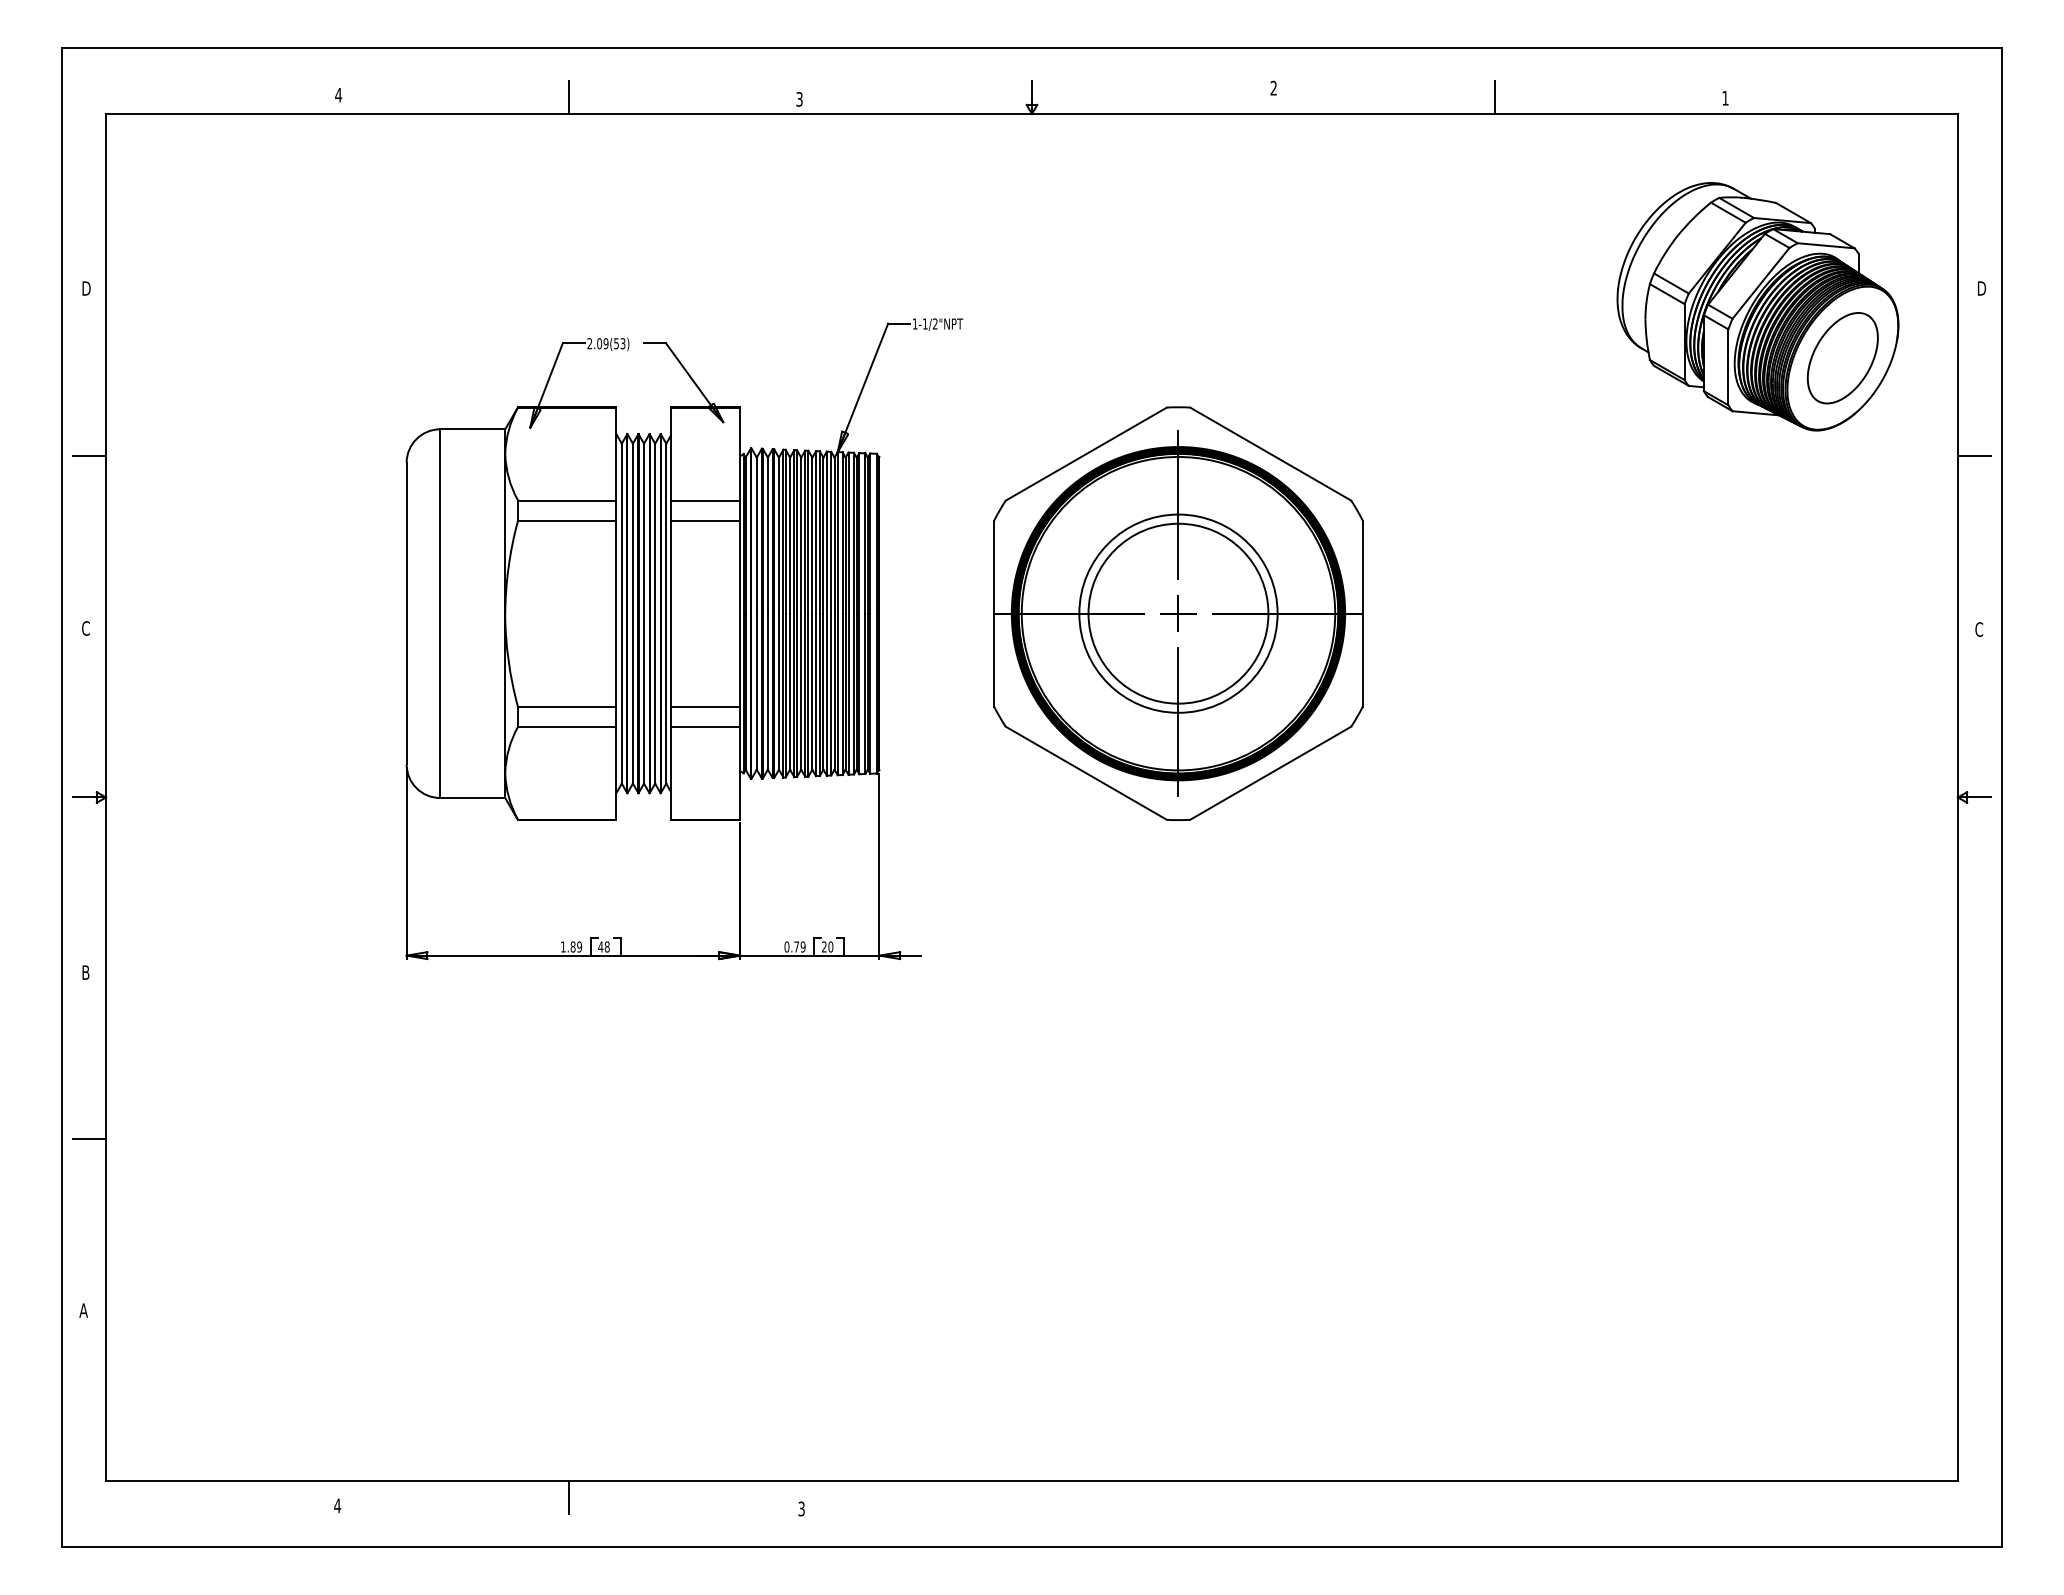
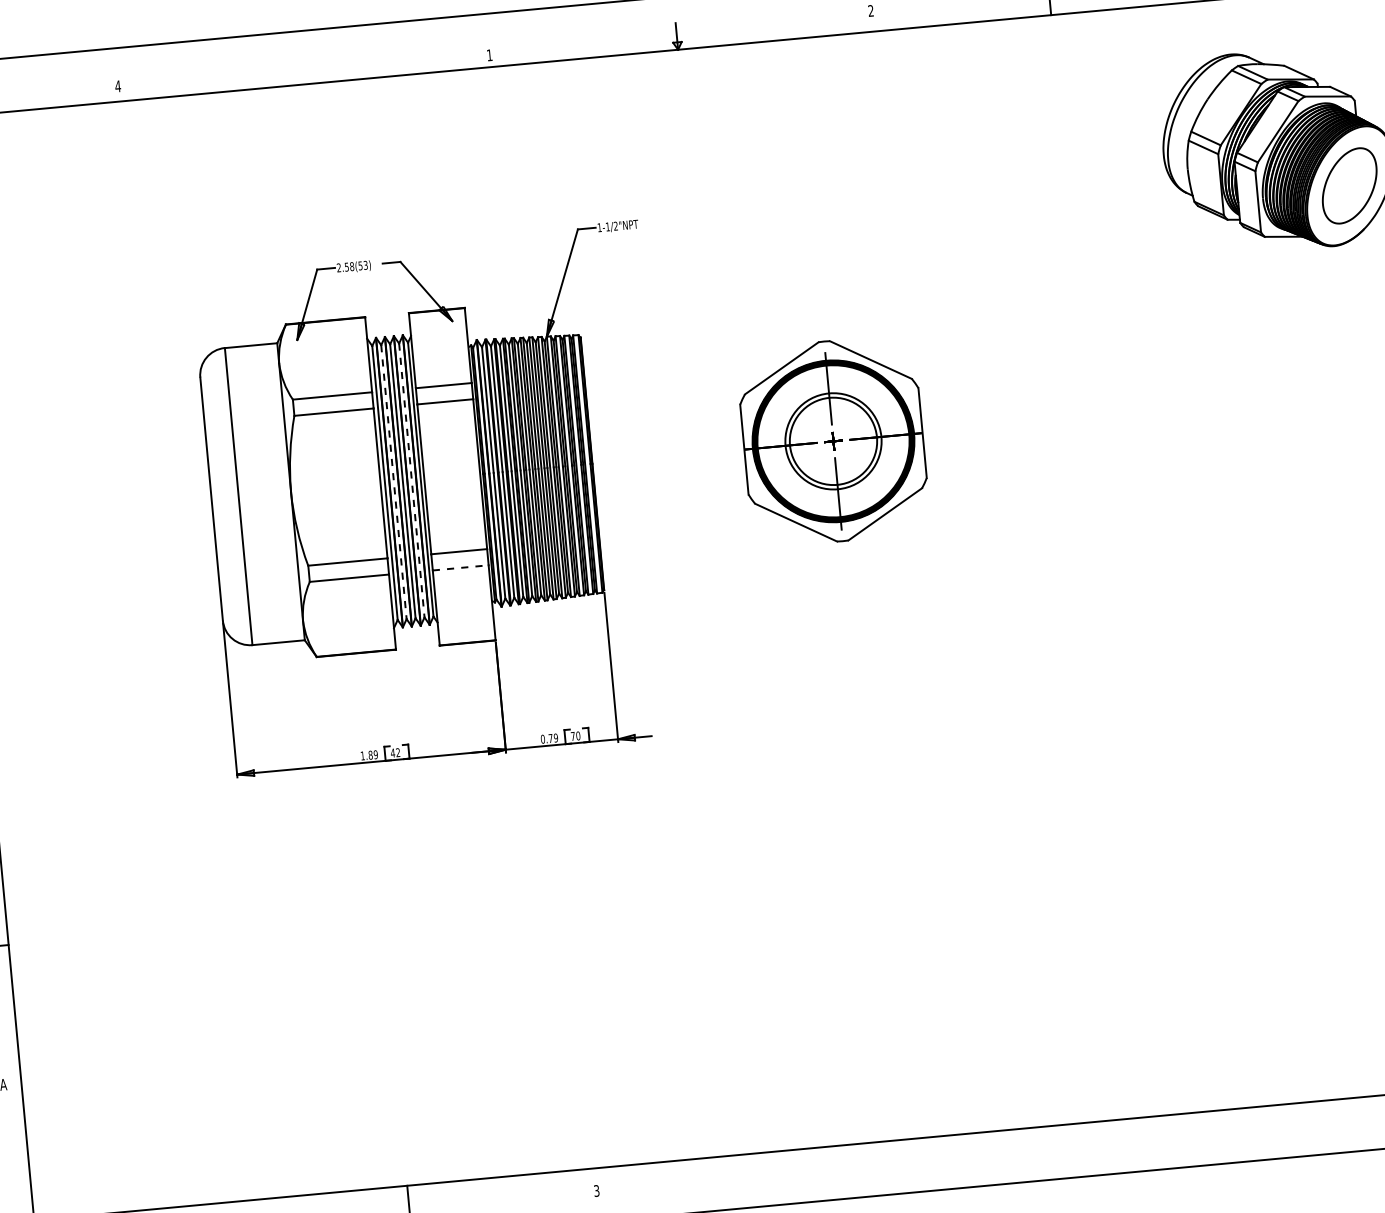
line: (569, 97) -> (304, 71), removed
text: (799, 99) -> (489, 55), 3 -> 1
text: (602, 343) -> (349, 266), 2.09(53) -> 2.58(53)
line: (632, 613) -> (393, 482), solid -> dashed
line: (655, 613) -> (412, 480), solid -> dashed
part: (1178, 613) -> (833, 441), size x0.6
line: (705, 726) -> (460, 567), solid -> dashed
text: (606, 946) -> (397, 752), 48 -> 42
text: (824, 946) -> (573, 736), 20 -> 70

